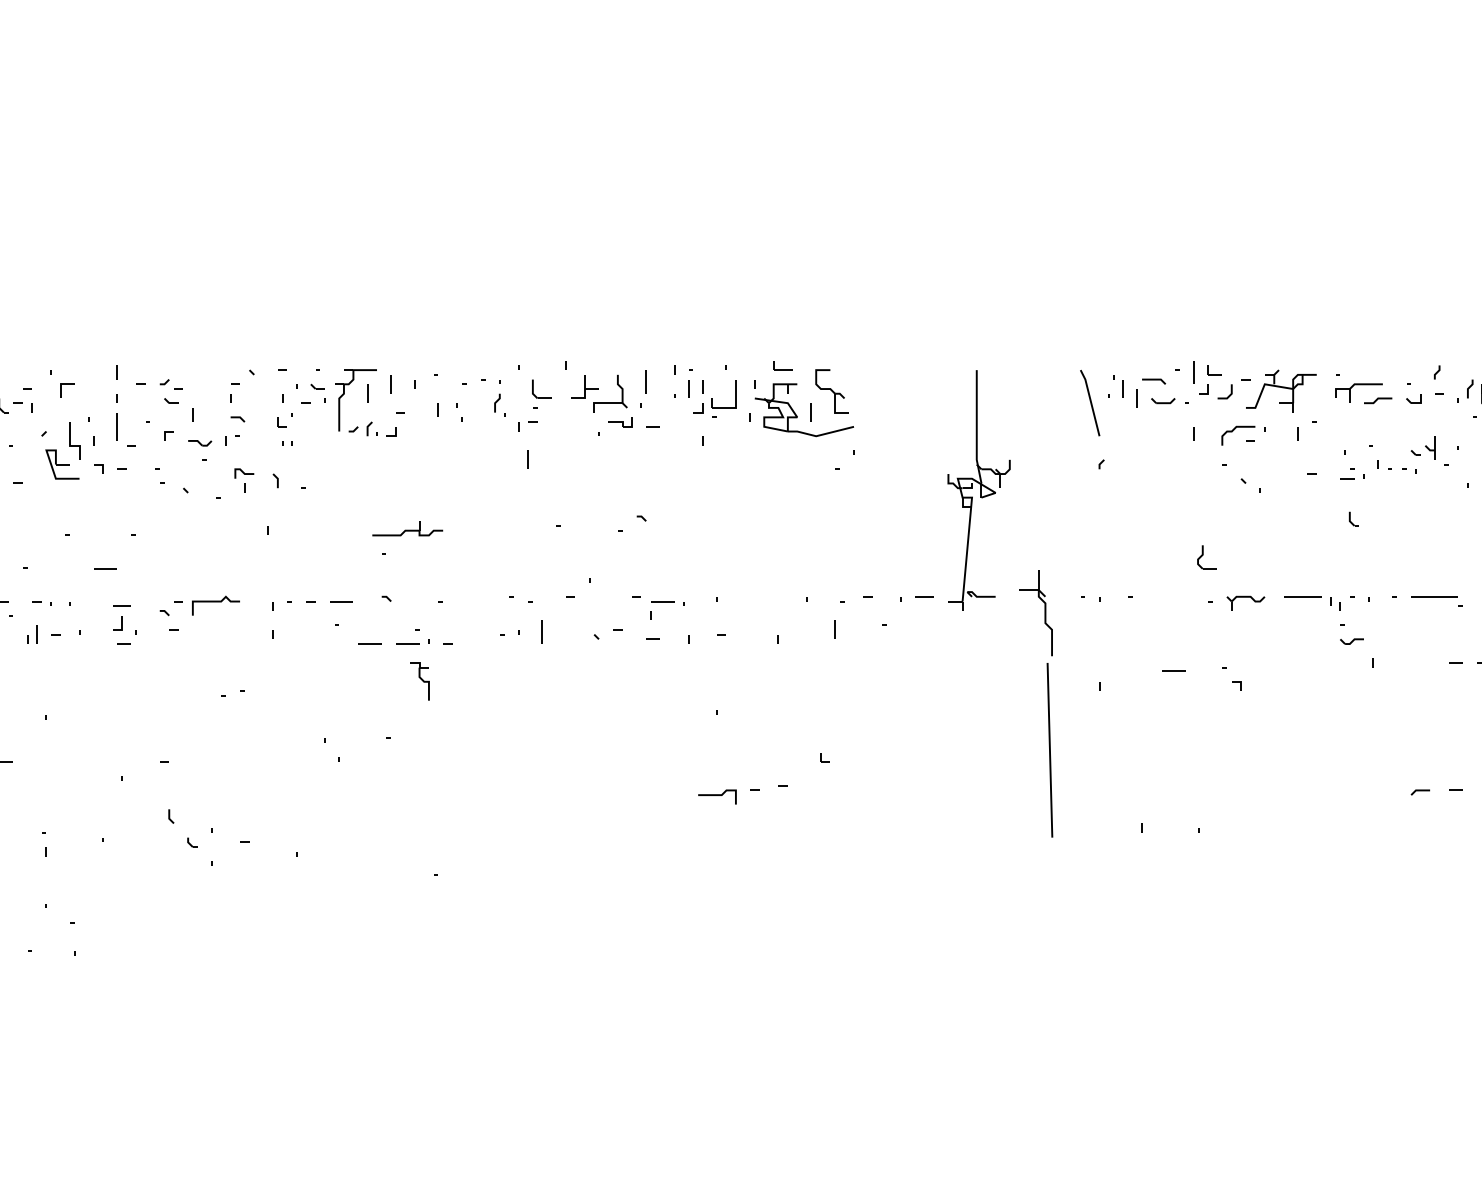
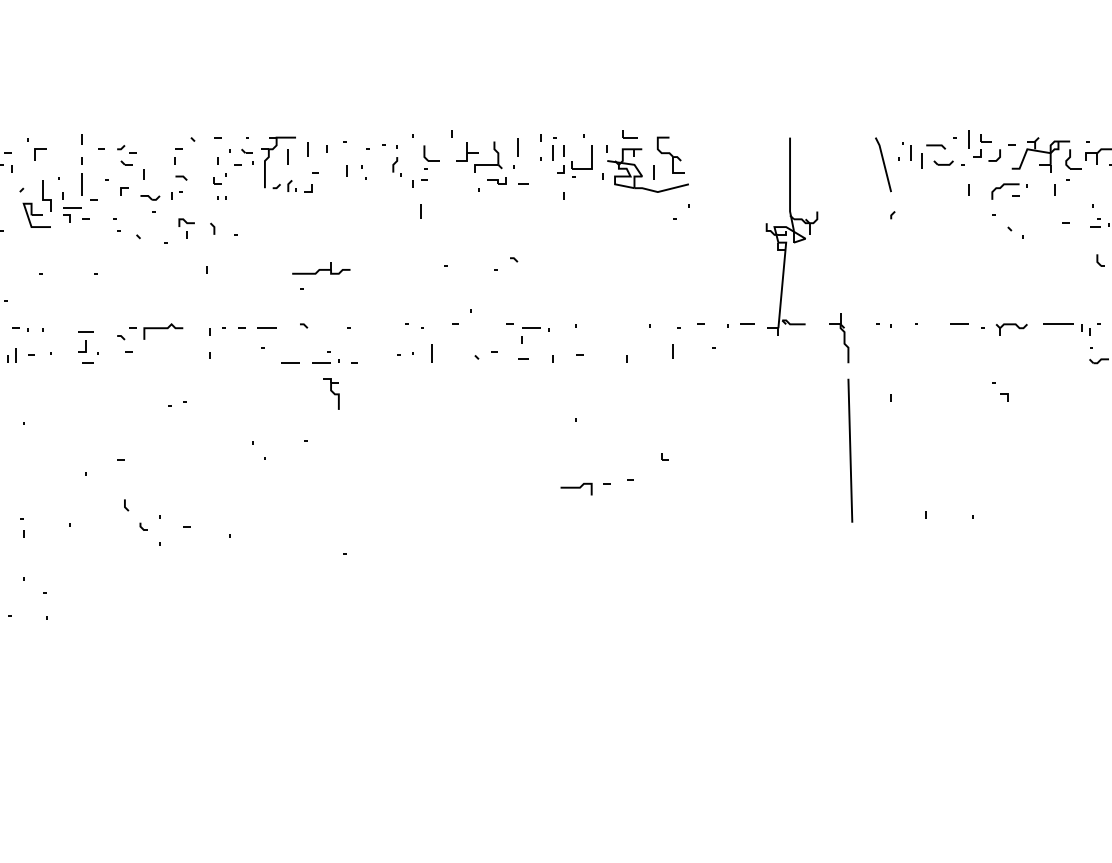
part: (1206, 557) -> (1073, 159), moved
line: (105, 568) -> (72, 207), moved
part: (1036, 613) -> (839, 338), size x0.71
line: (1173, 670) -> (958, 324), moved

